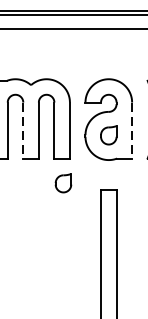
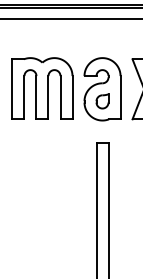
line: (23, 130) -> (36, 97), dashed -> solid
line: (132, 130) -> (120, 97), dashed -> solid
part: (63, 183) -> (67, 138), removed

